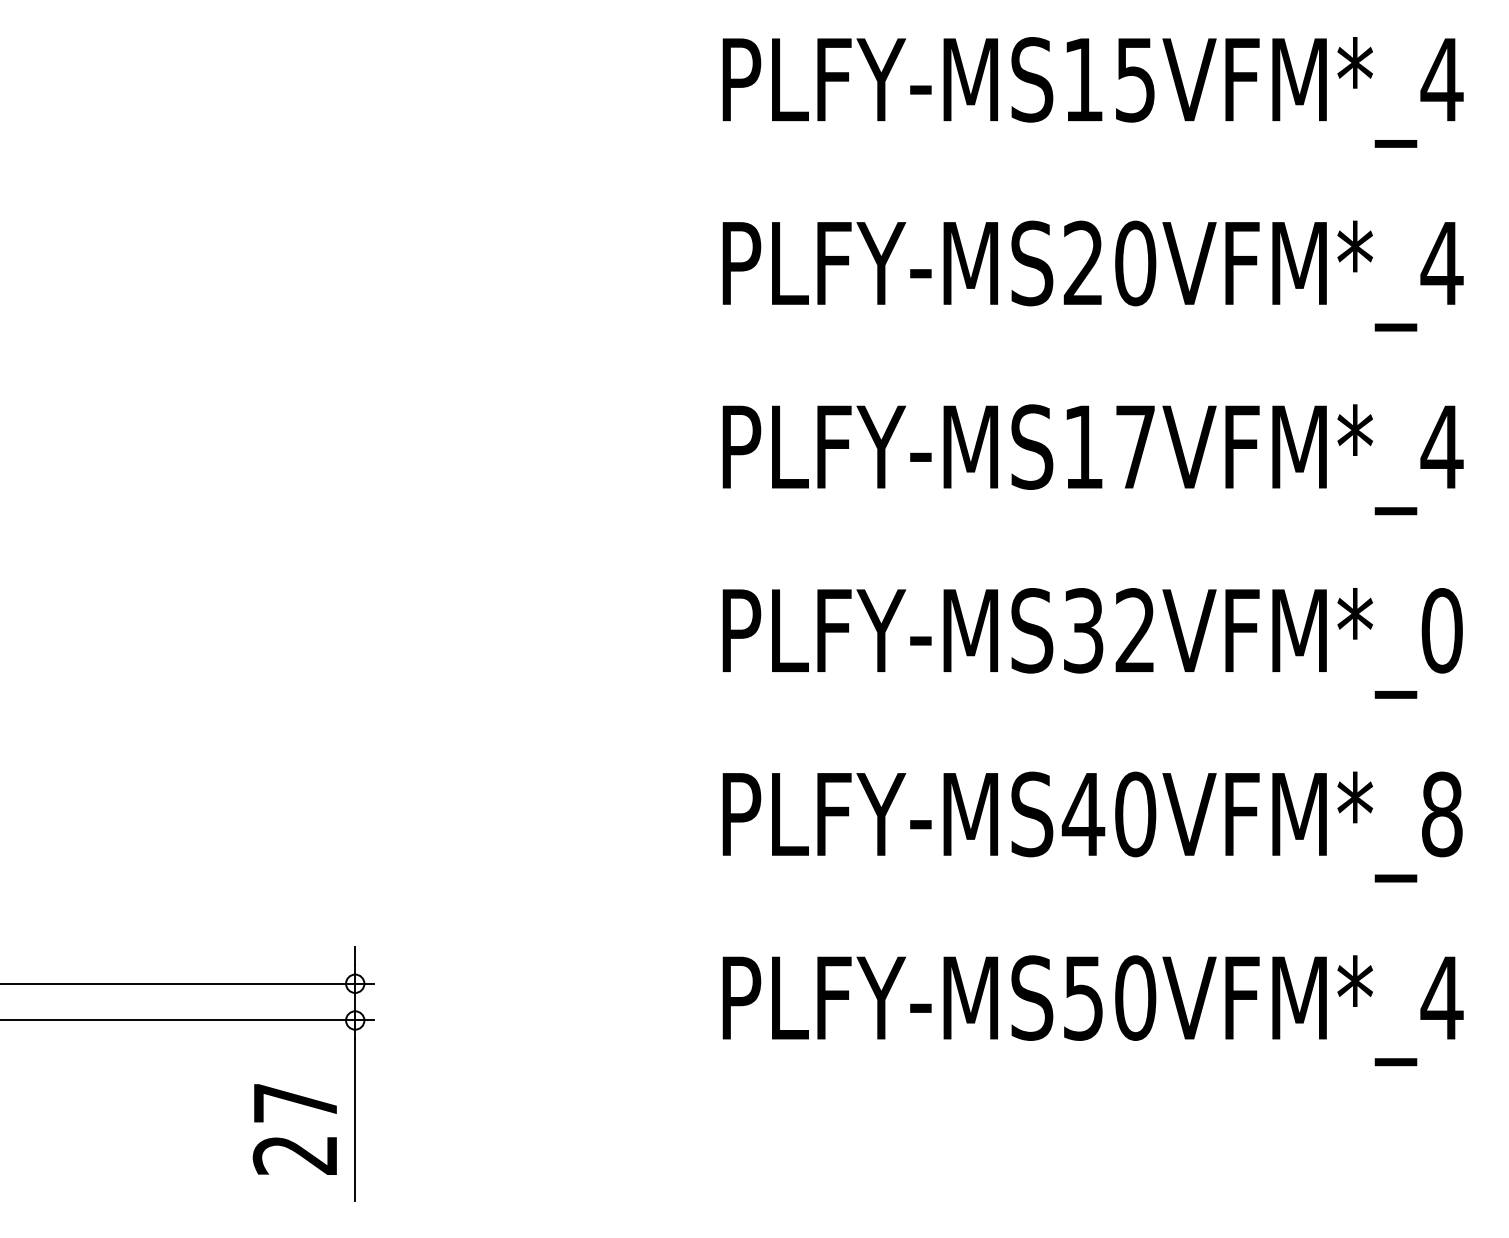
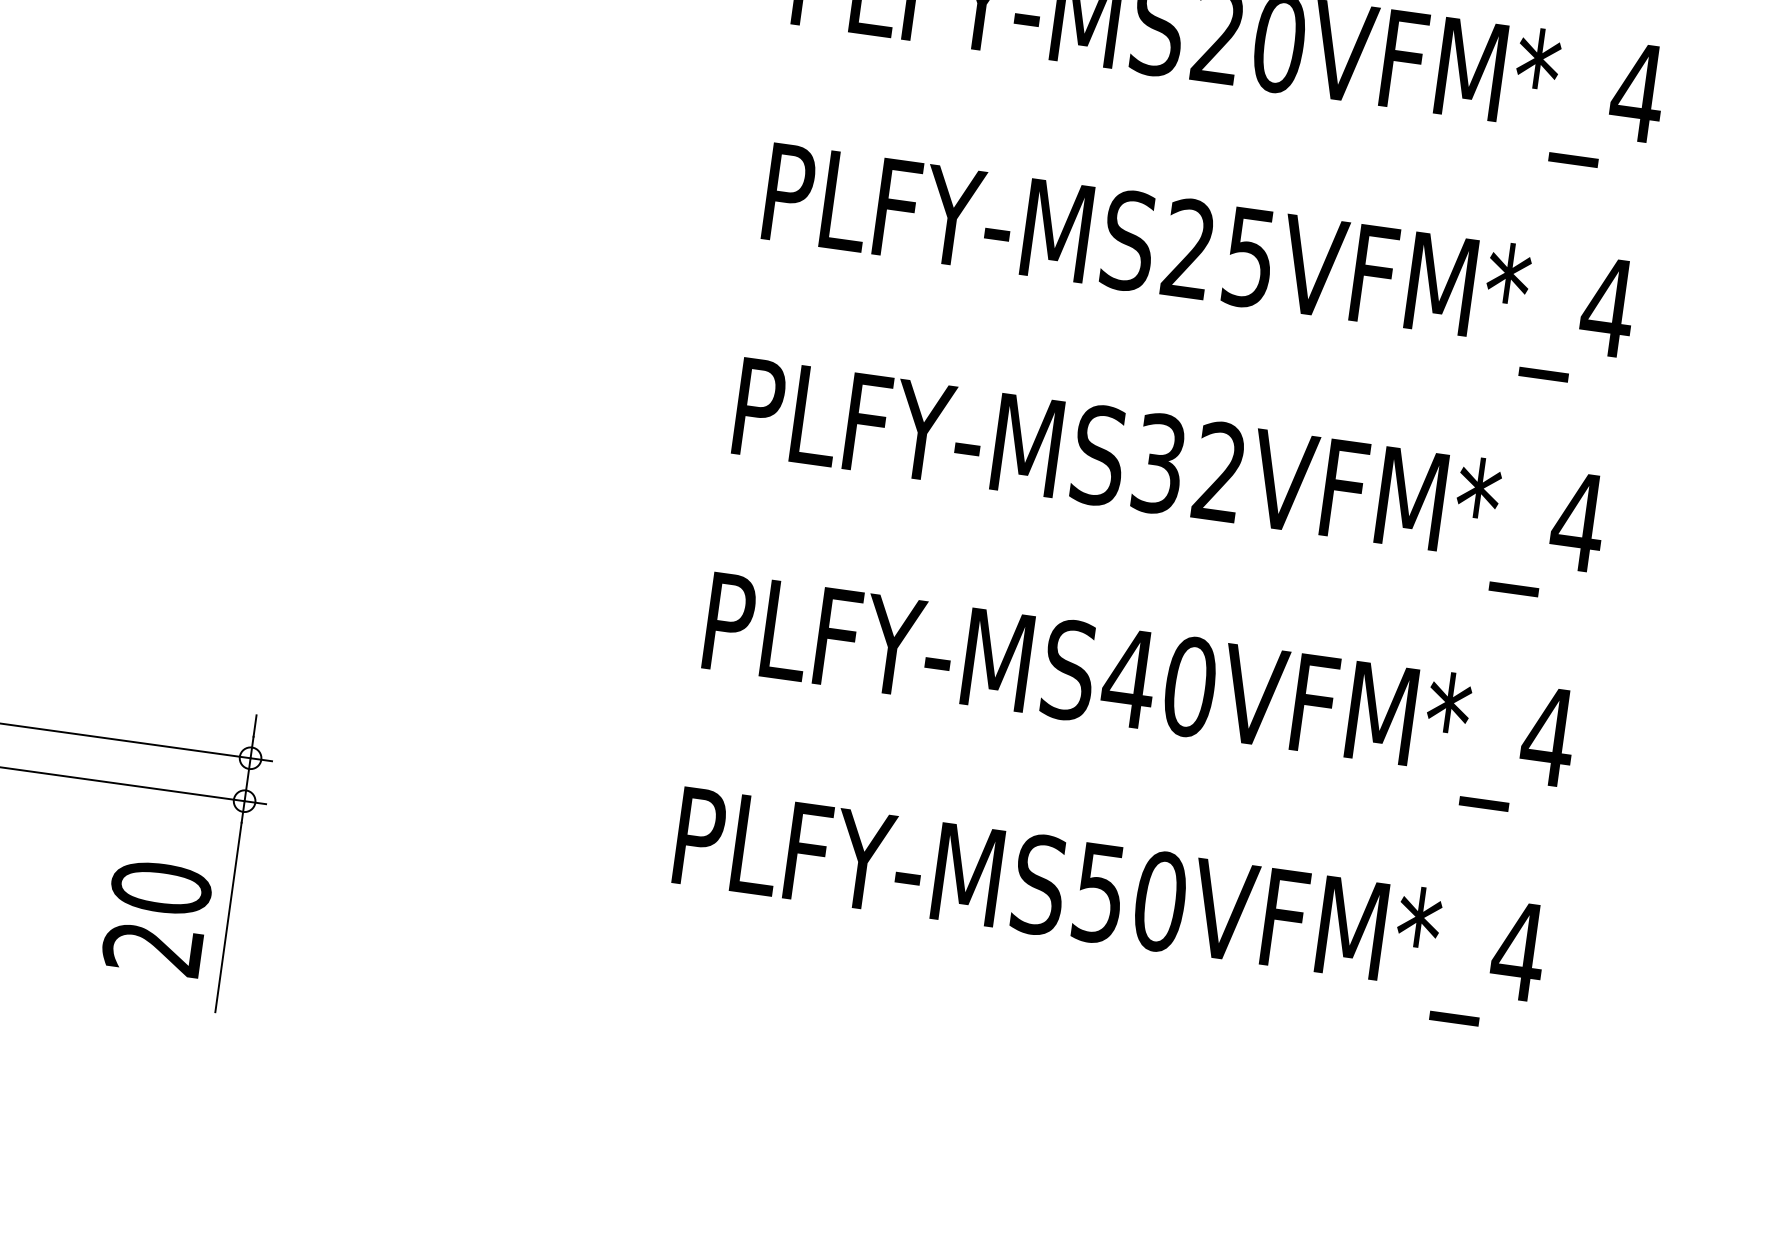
text: (1108, 446) -> (1218, 252), PLFY-MS17VFM*_4 -> PLFY-MS25VFM*_4
text: (1441, 630) -> (1577, 521), PLFY-MS32VFM*_0 -> PLFY-MS32VFM*_4
text: (1441, 814) -> (1547, 736), PLFY-MS40VFM*_8 -> PLFY-MS40VFM*_4
text: (295, 1102) -> (161, 887), 27 -> 20

